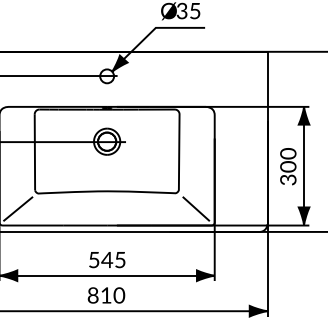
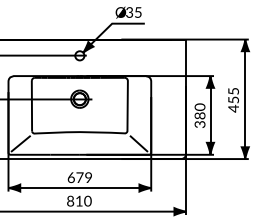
text: (289, 166) -> (200, 115), 300 -> 380
text: (106, 259) -> (79, 177), 545 -> 679

